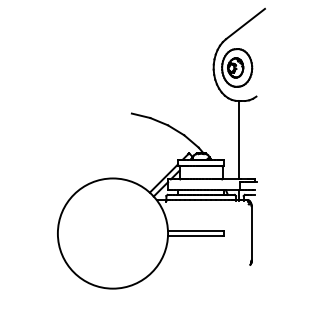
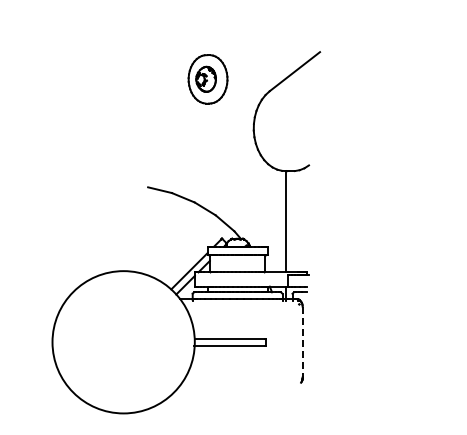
part: (236, 68) -> (207, 79), moved
line: (251, 233) -> (302, 342), solid -> dashed

